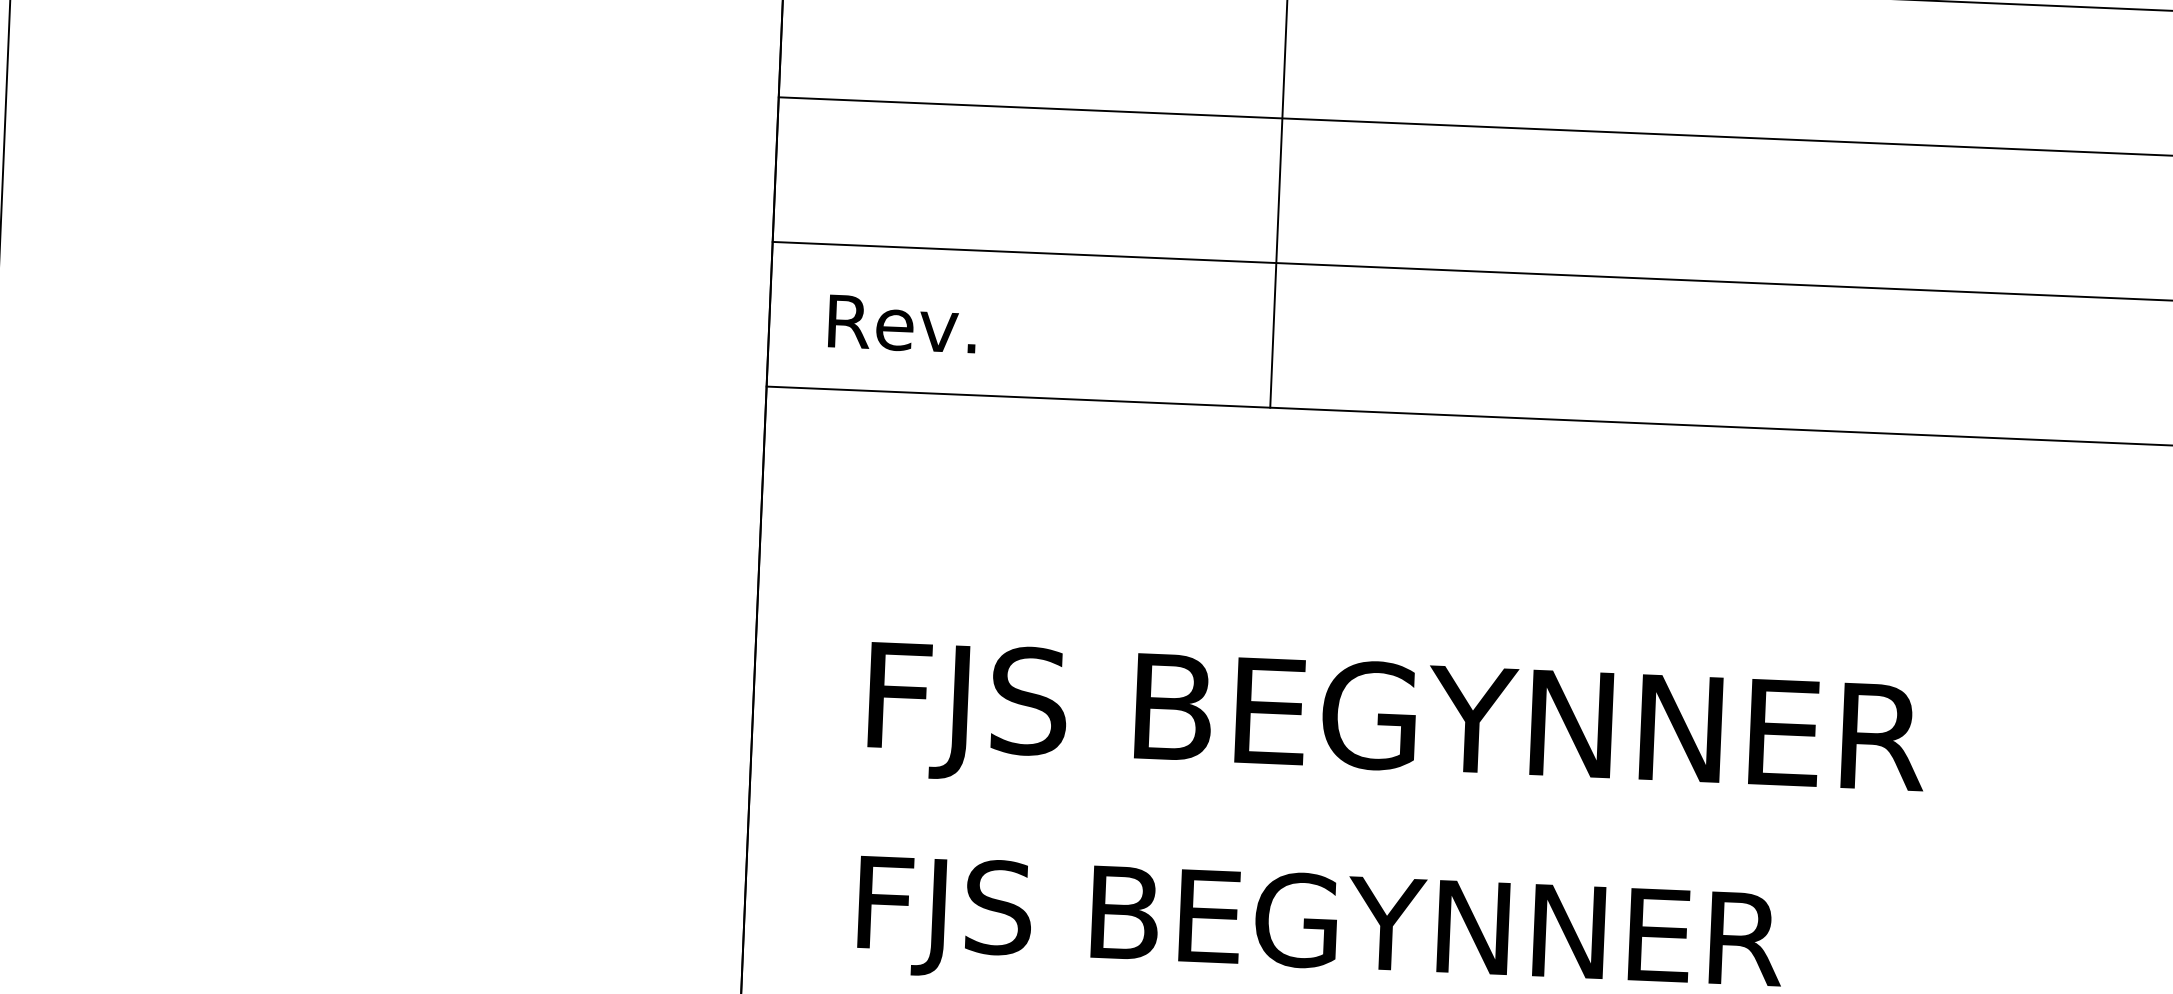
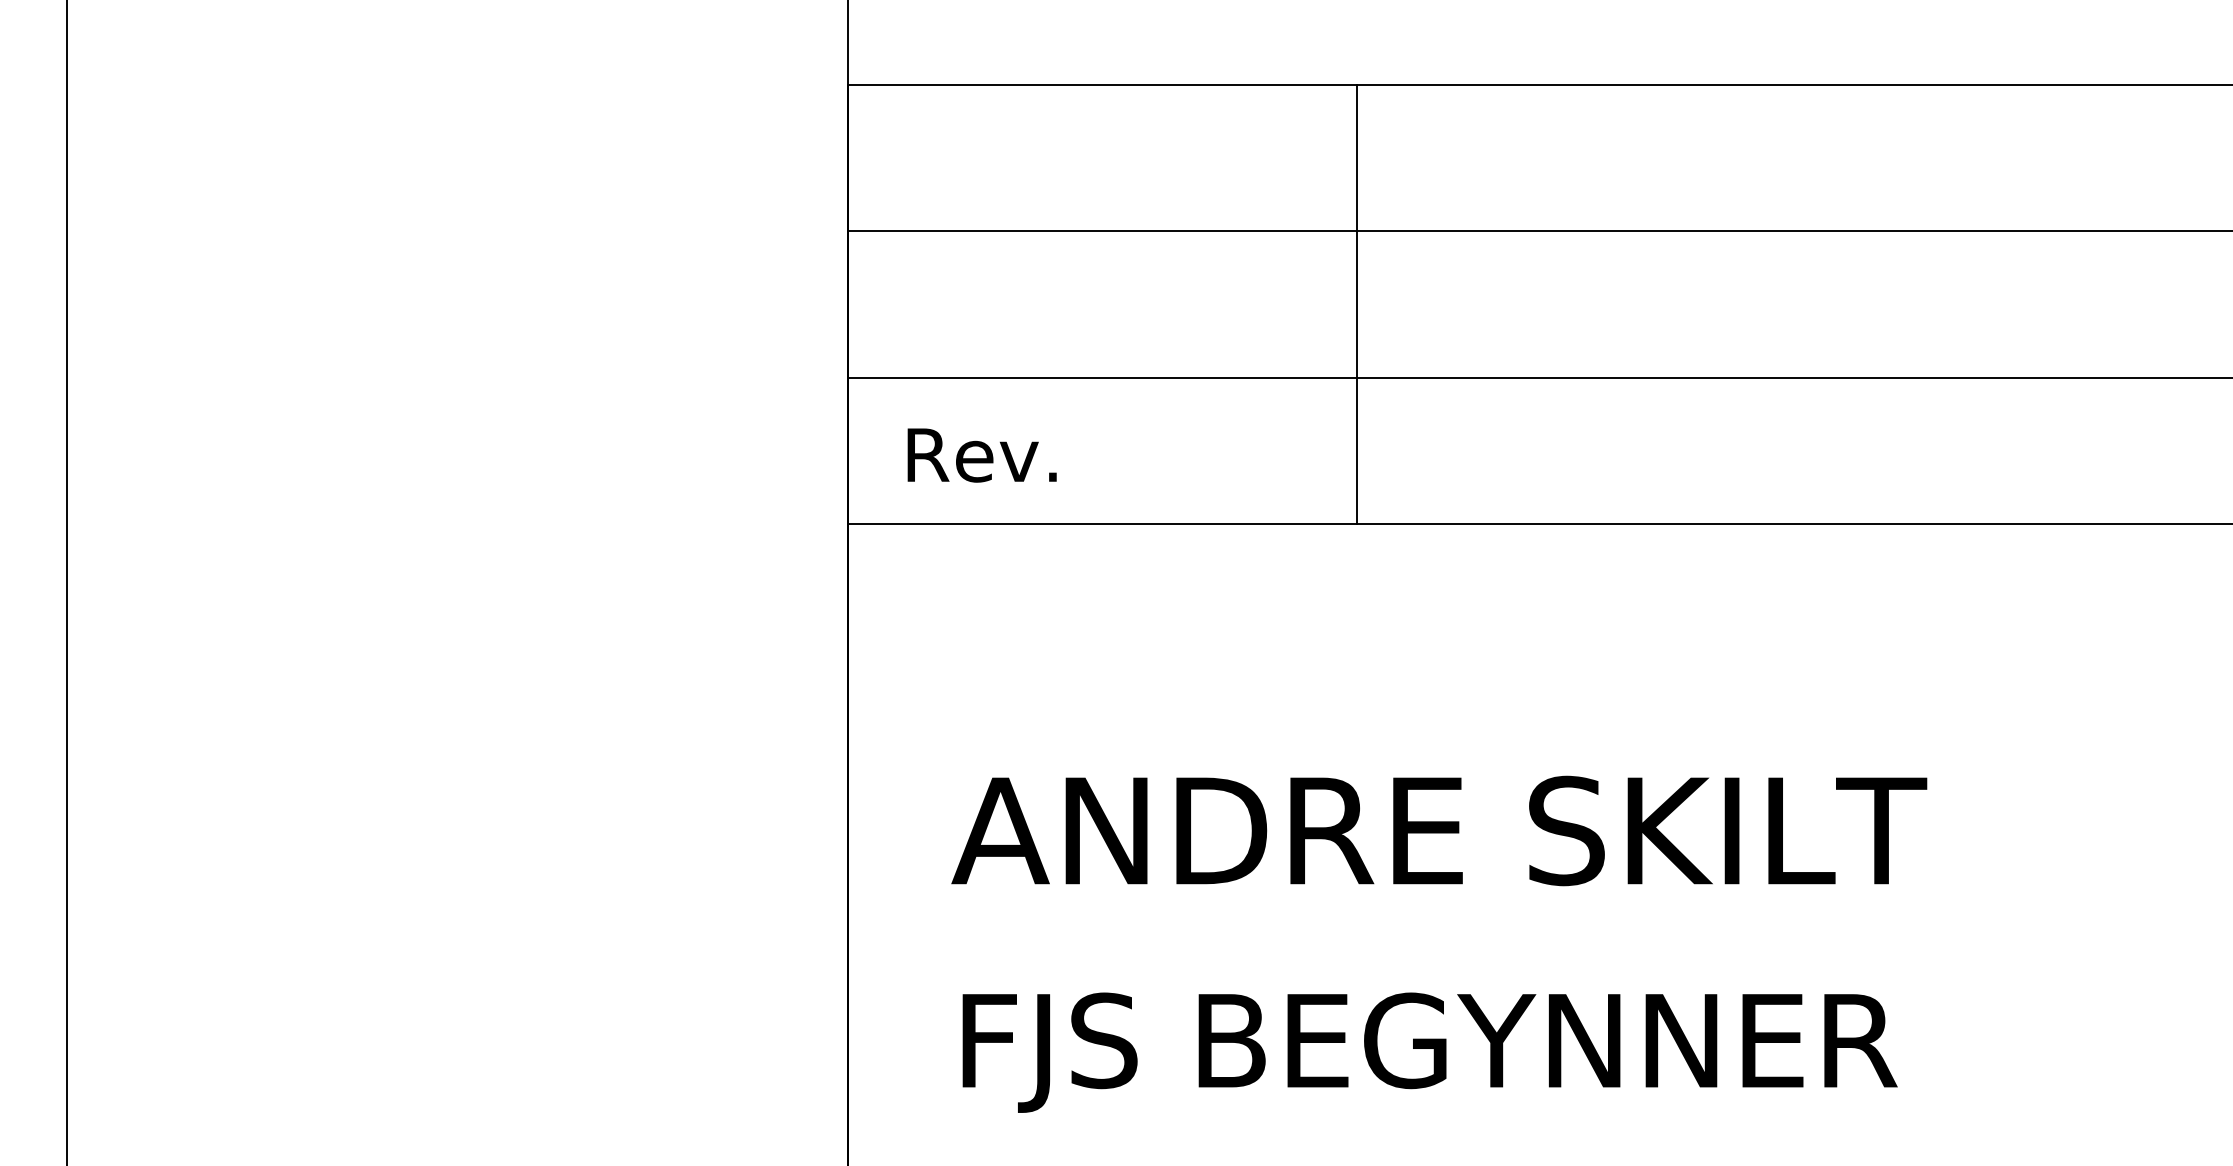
text: (1390, 729) -> (1492, 844), FJS BEGYNNER -> ANDRE SKILT

